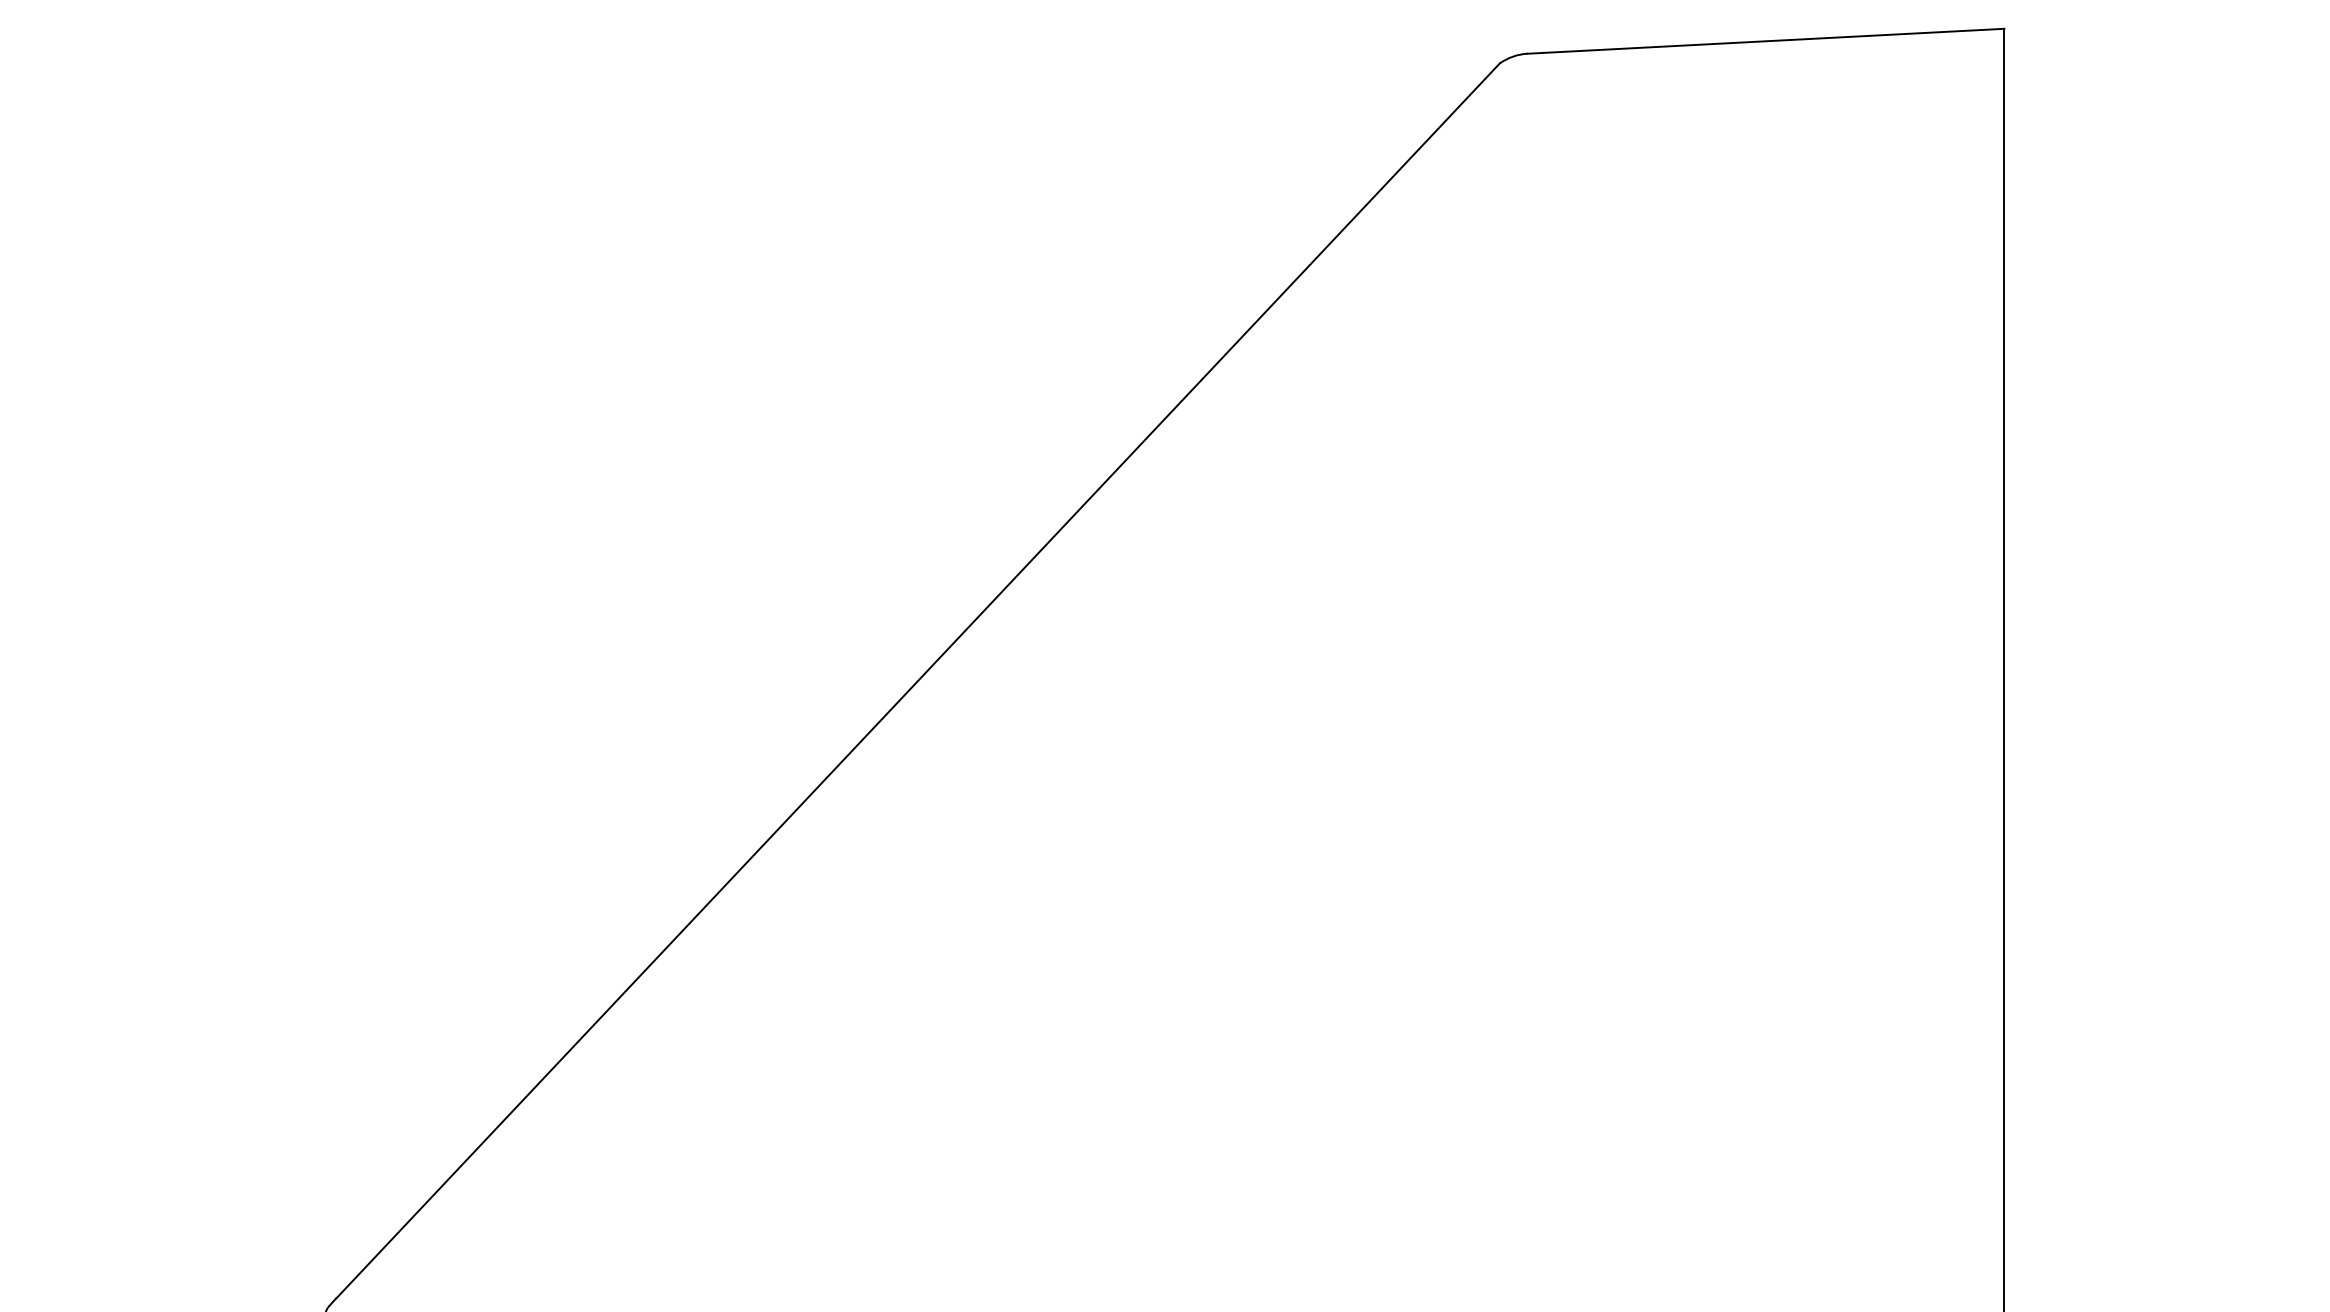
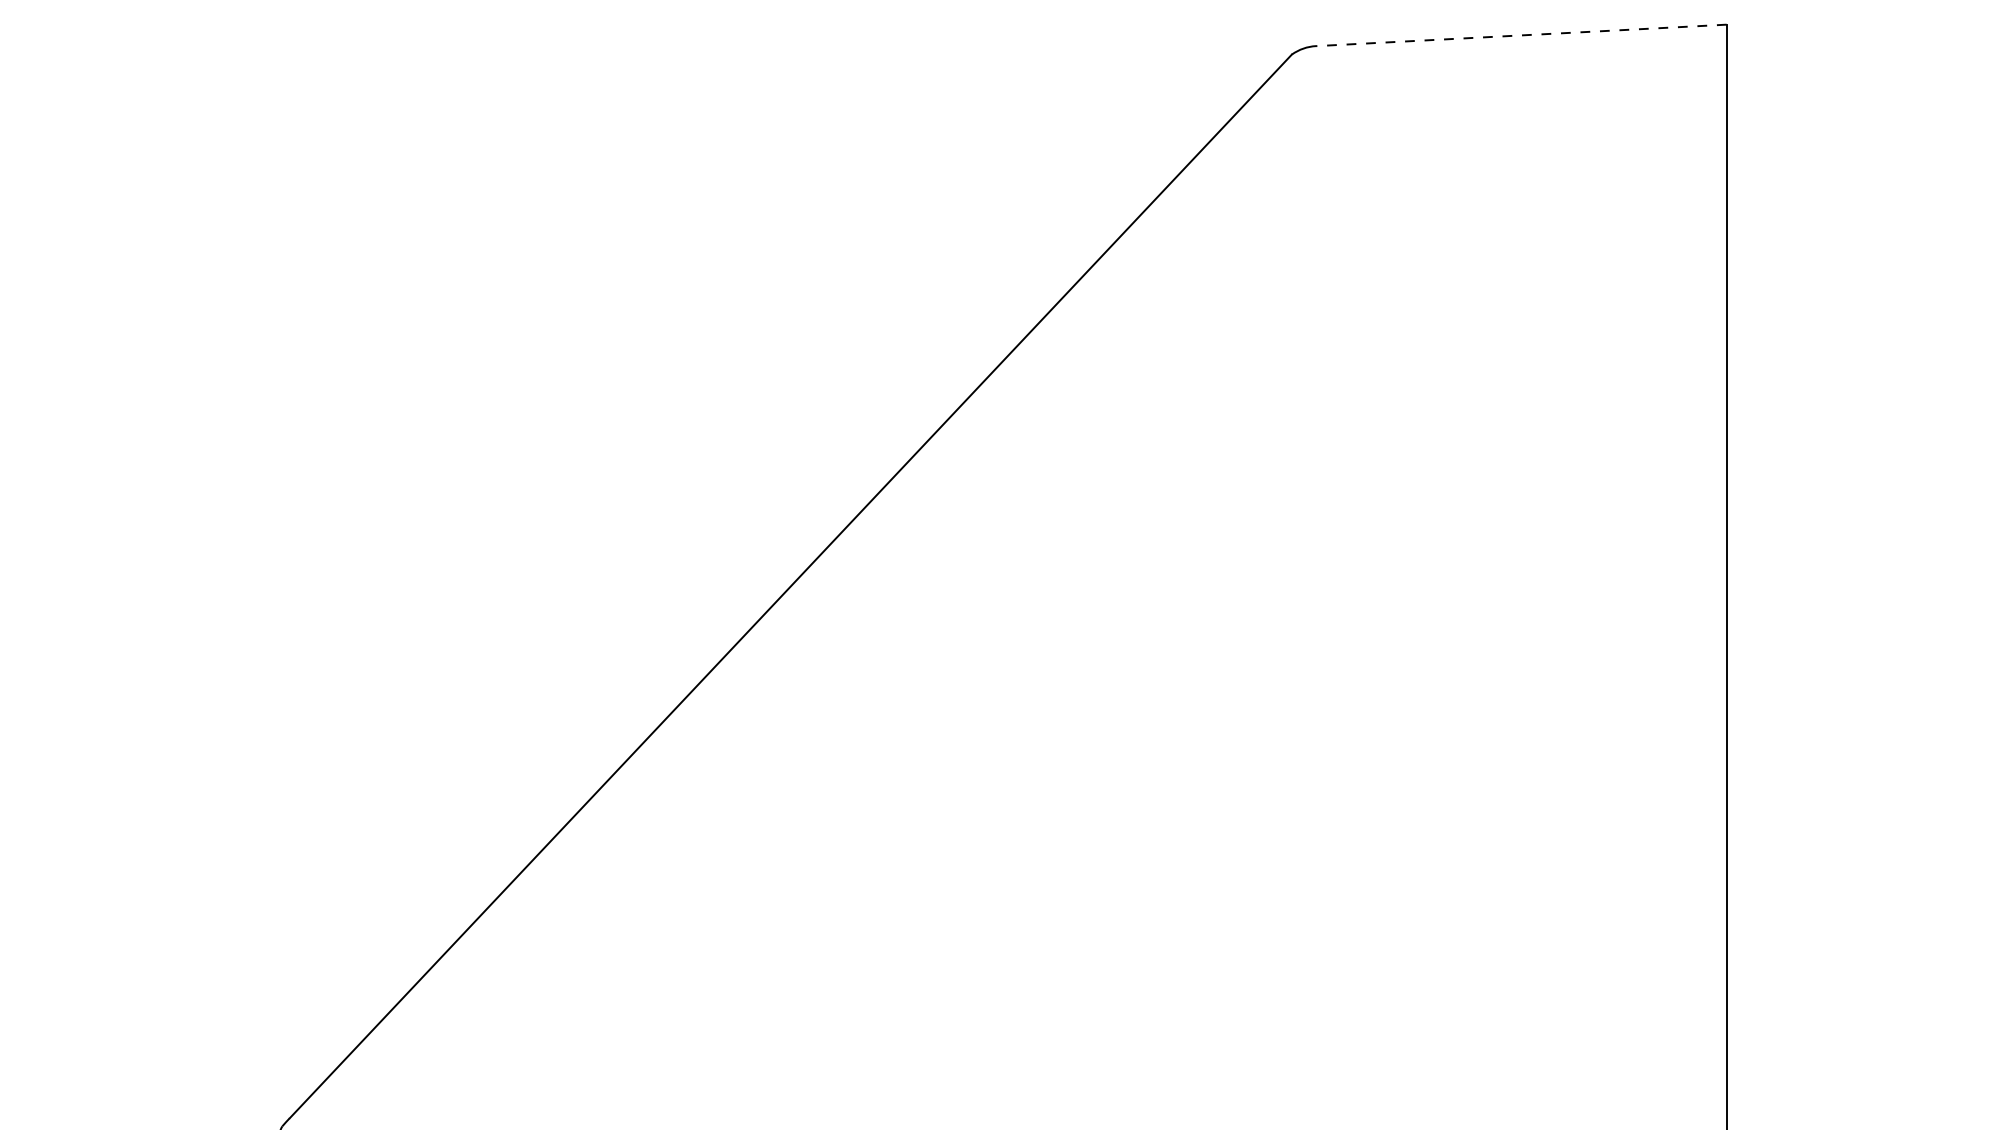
line: (1766, 41) -> (1521, 35), solid -> dashed

